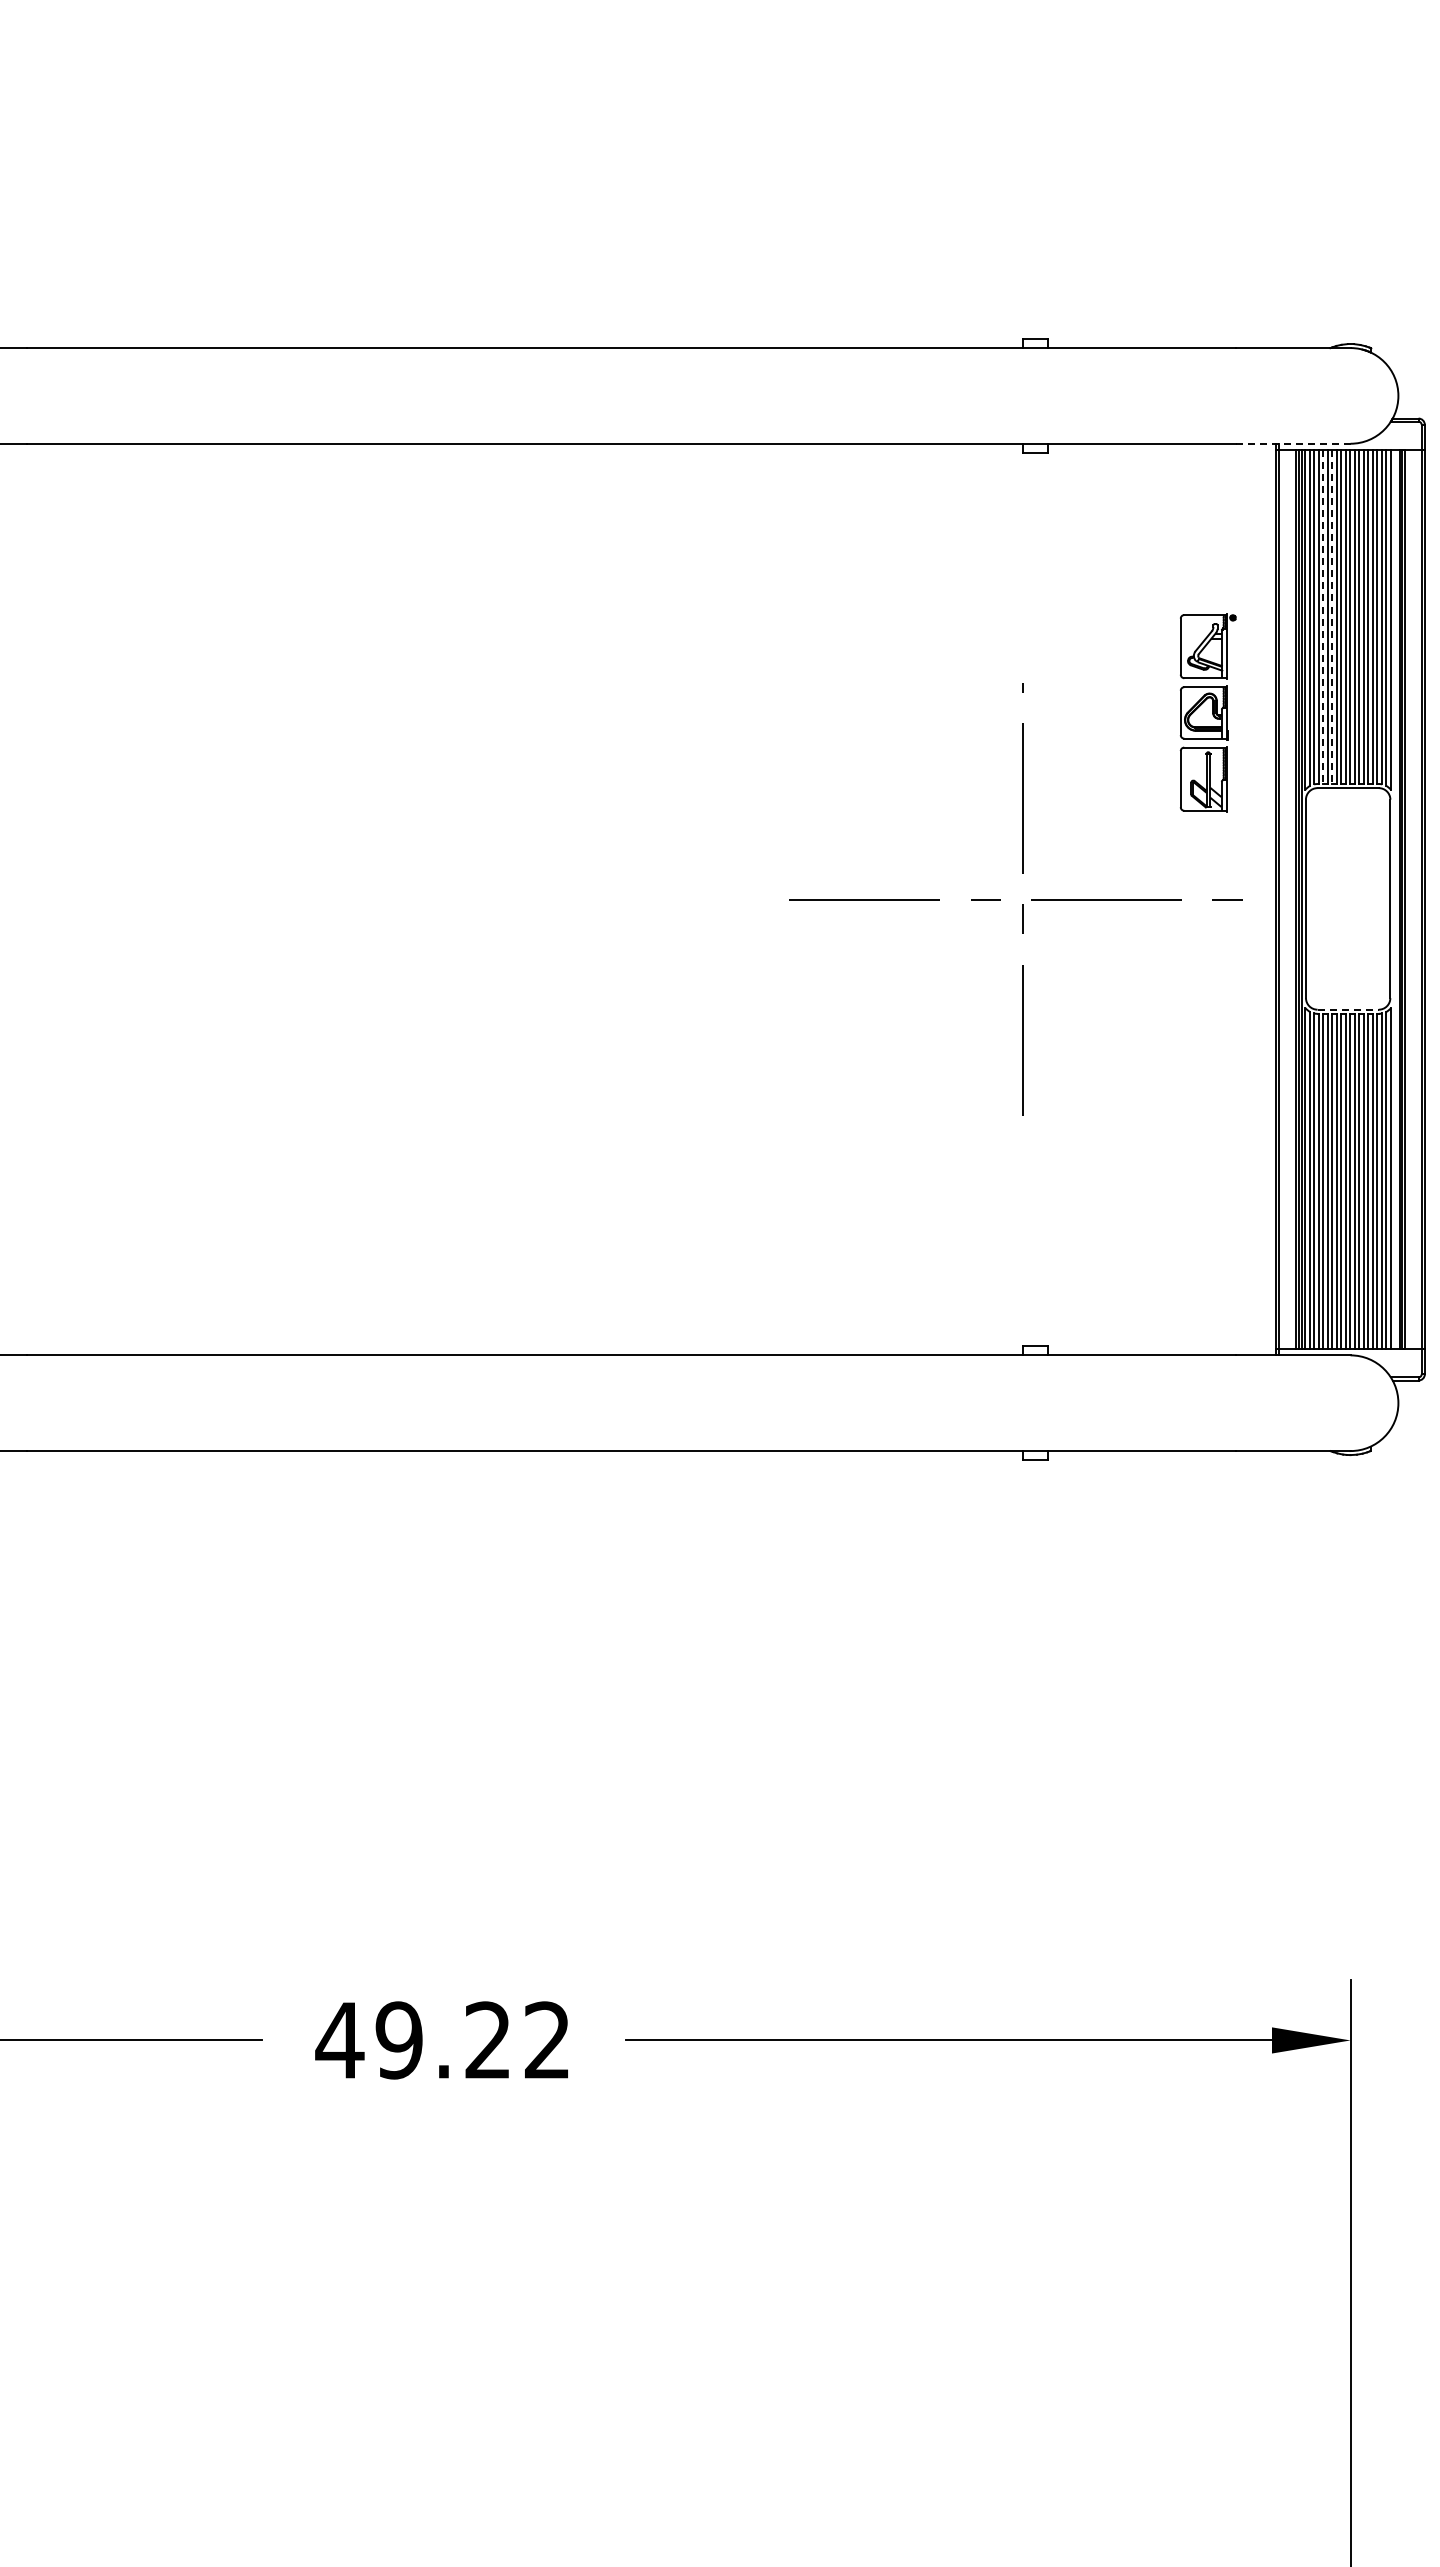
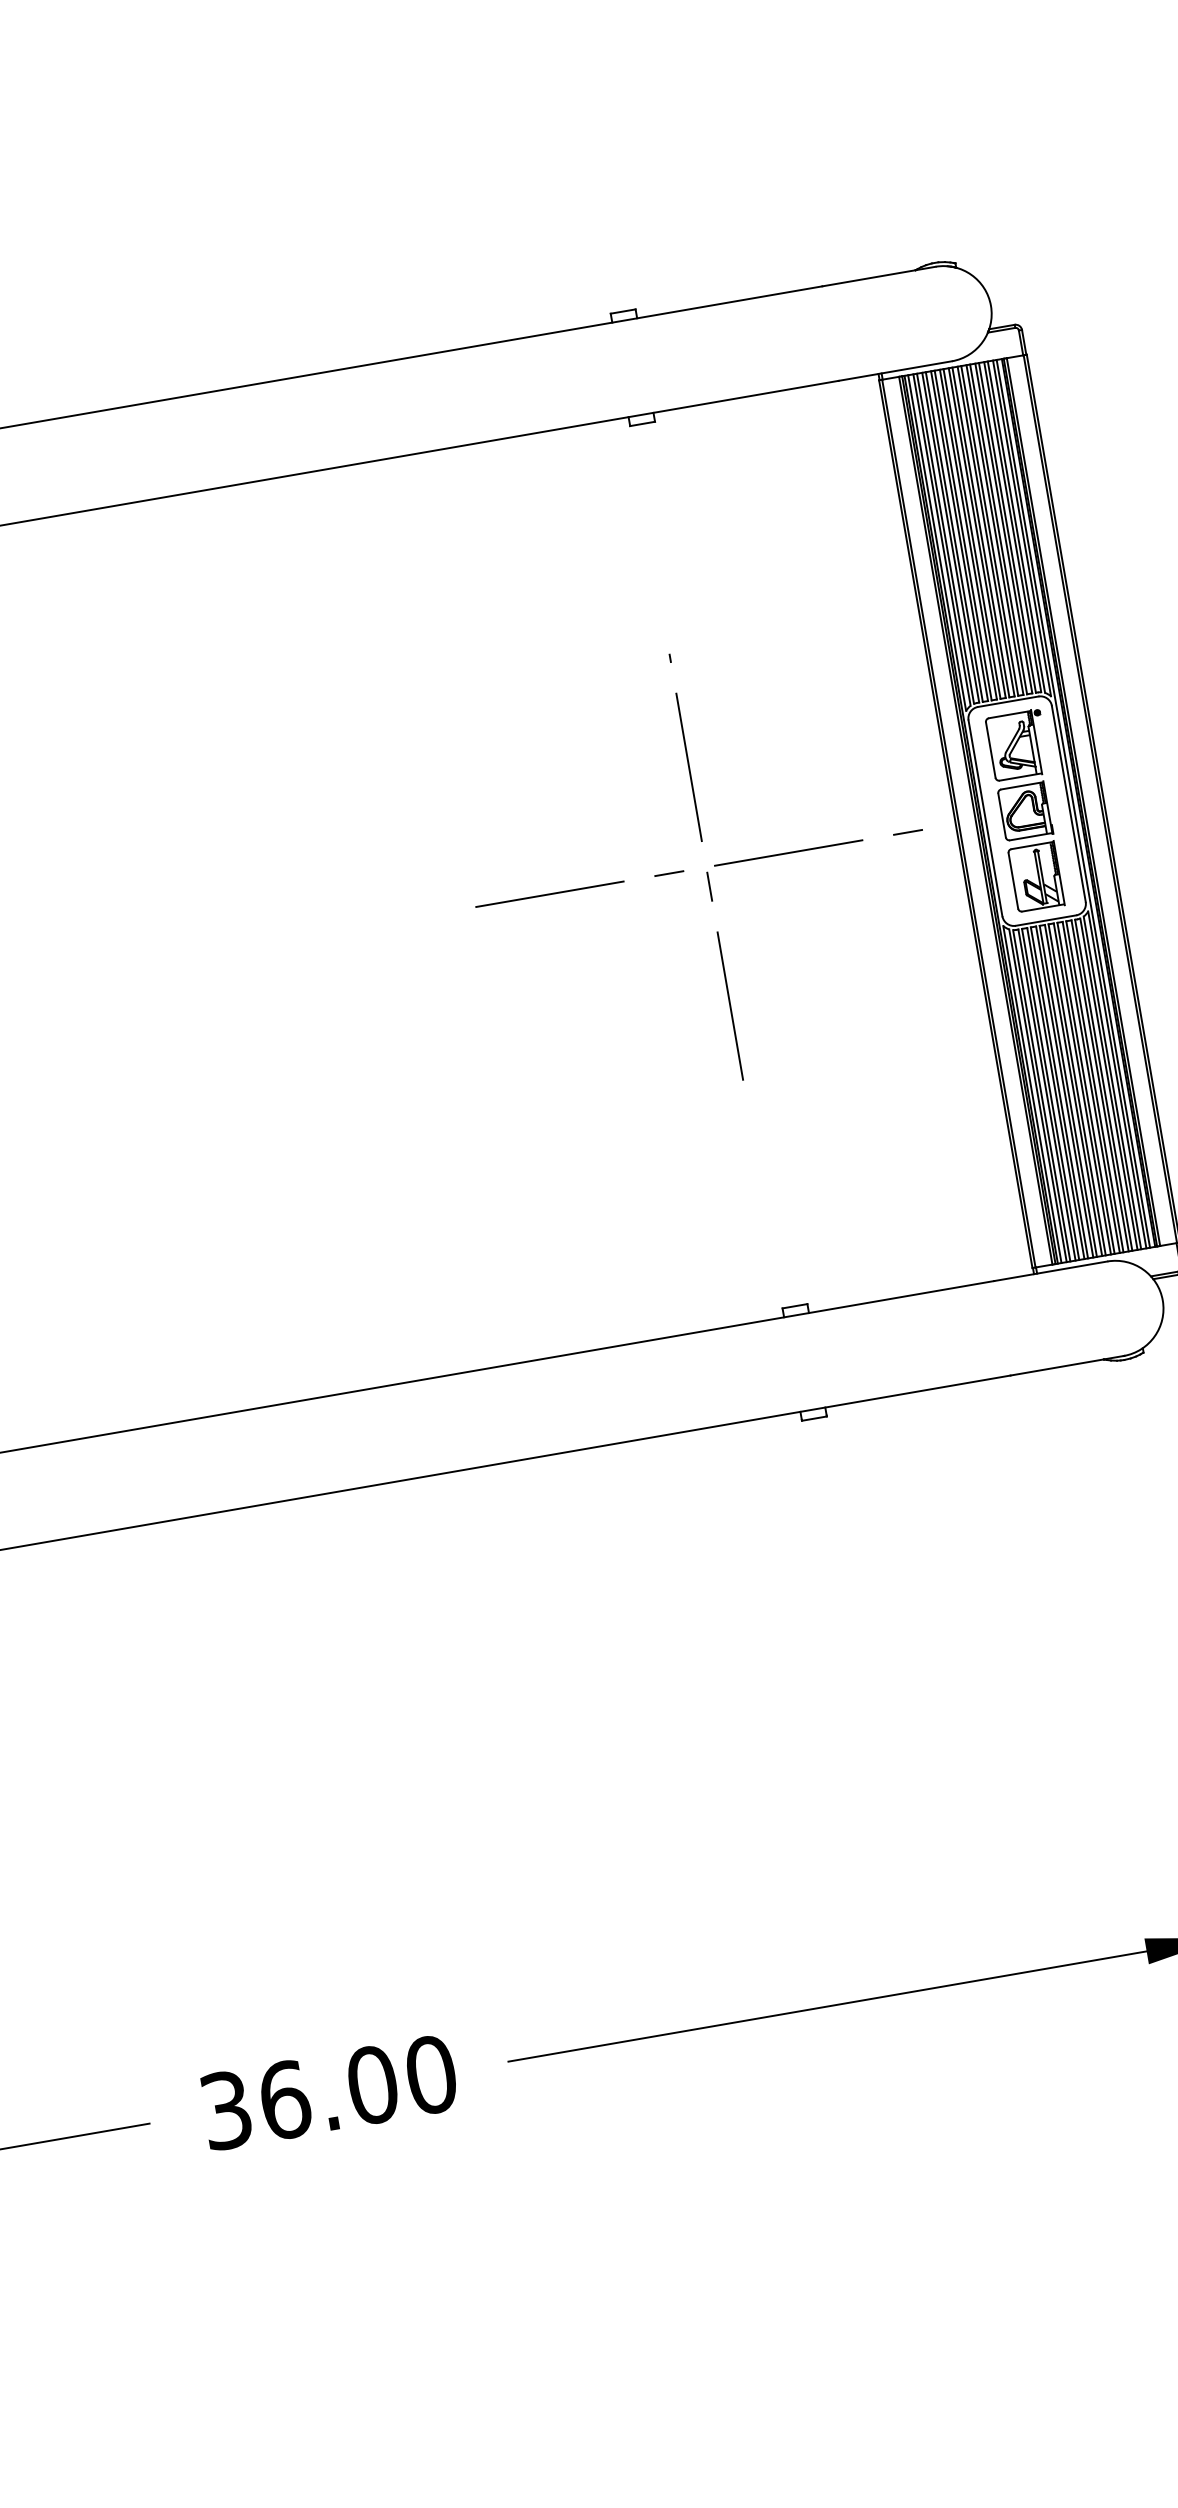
line: (1293, 443) -> (895, 370), dashed -> solid
line: (1323, 617) -> (954, 537), dashed -> solid
line: (1332, 617) -> (963, 535), dashed -> solid
part: (1207, 712) -> (1028, 810), moved
line: (1394, 899) -> (1073, 803), added
line: (1348, 1009) -> (1046, 920), dashed -> solid
text: (443, 2040) -> (328, 2092), 49.22 -> 36.00

